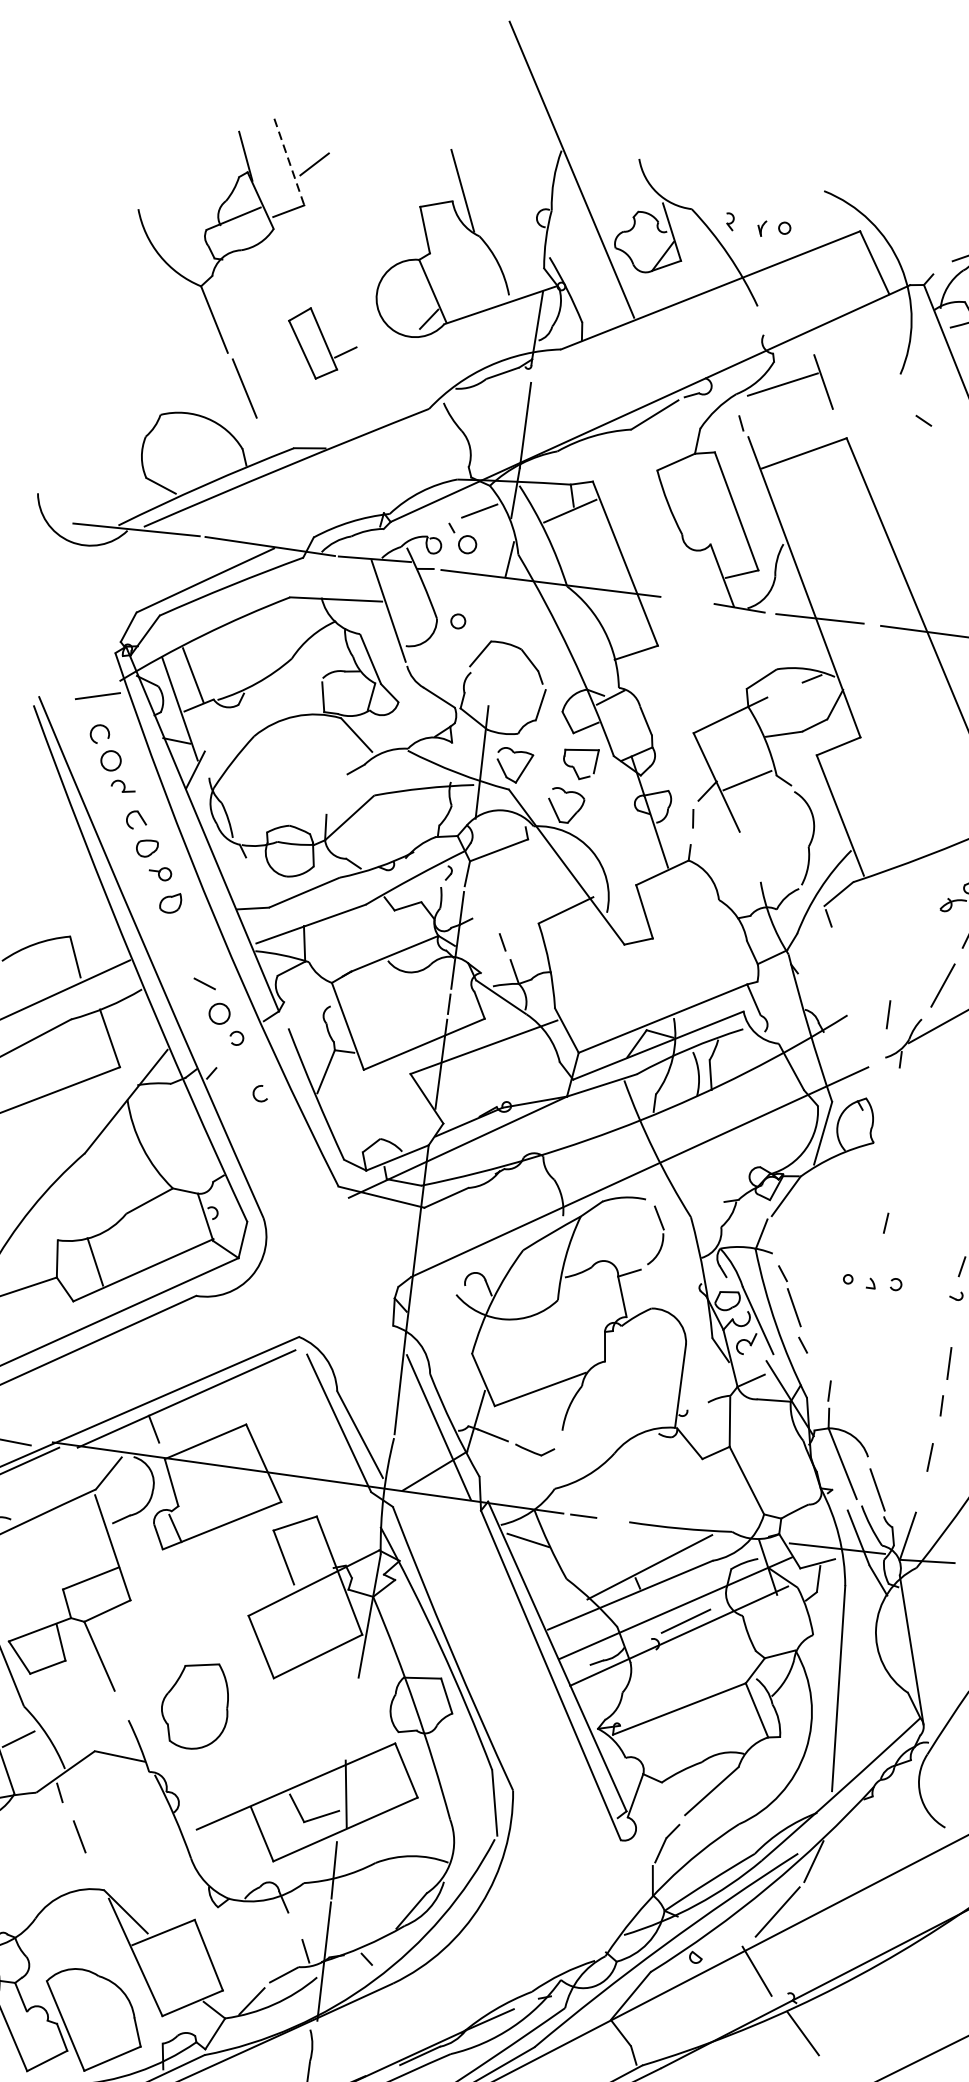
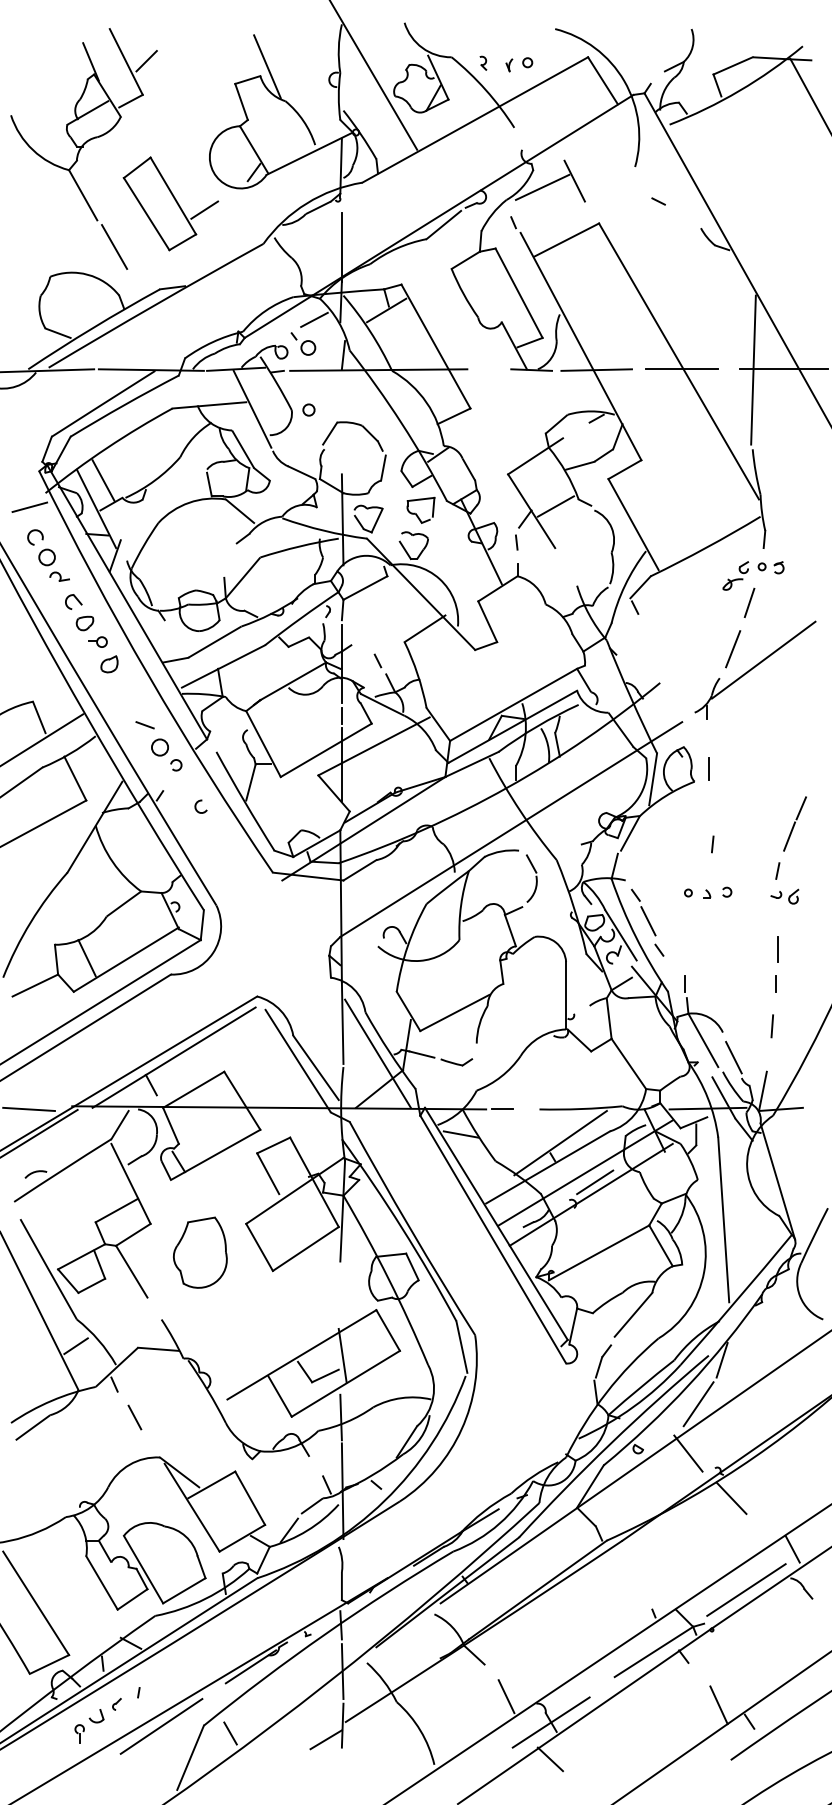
line: (289, 161) -> (126, 61), dashed -> solid
part: (320, 343) -> (170, 203), size x1.67
line: (888, 1013) -> (708, 768), moved
part: (195, 1705) -> (200, 1252), moved

